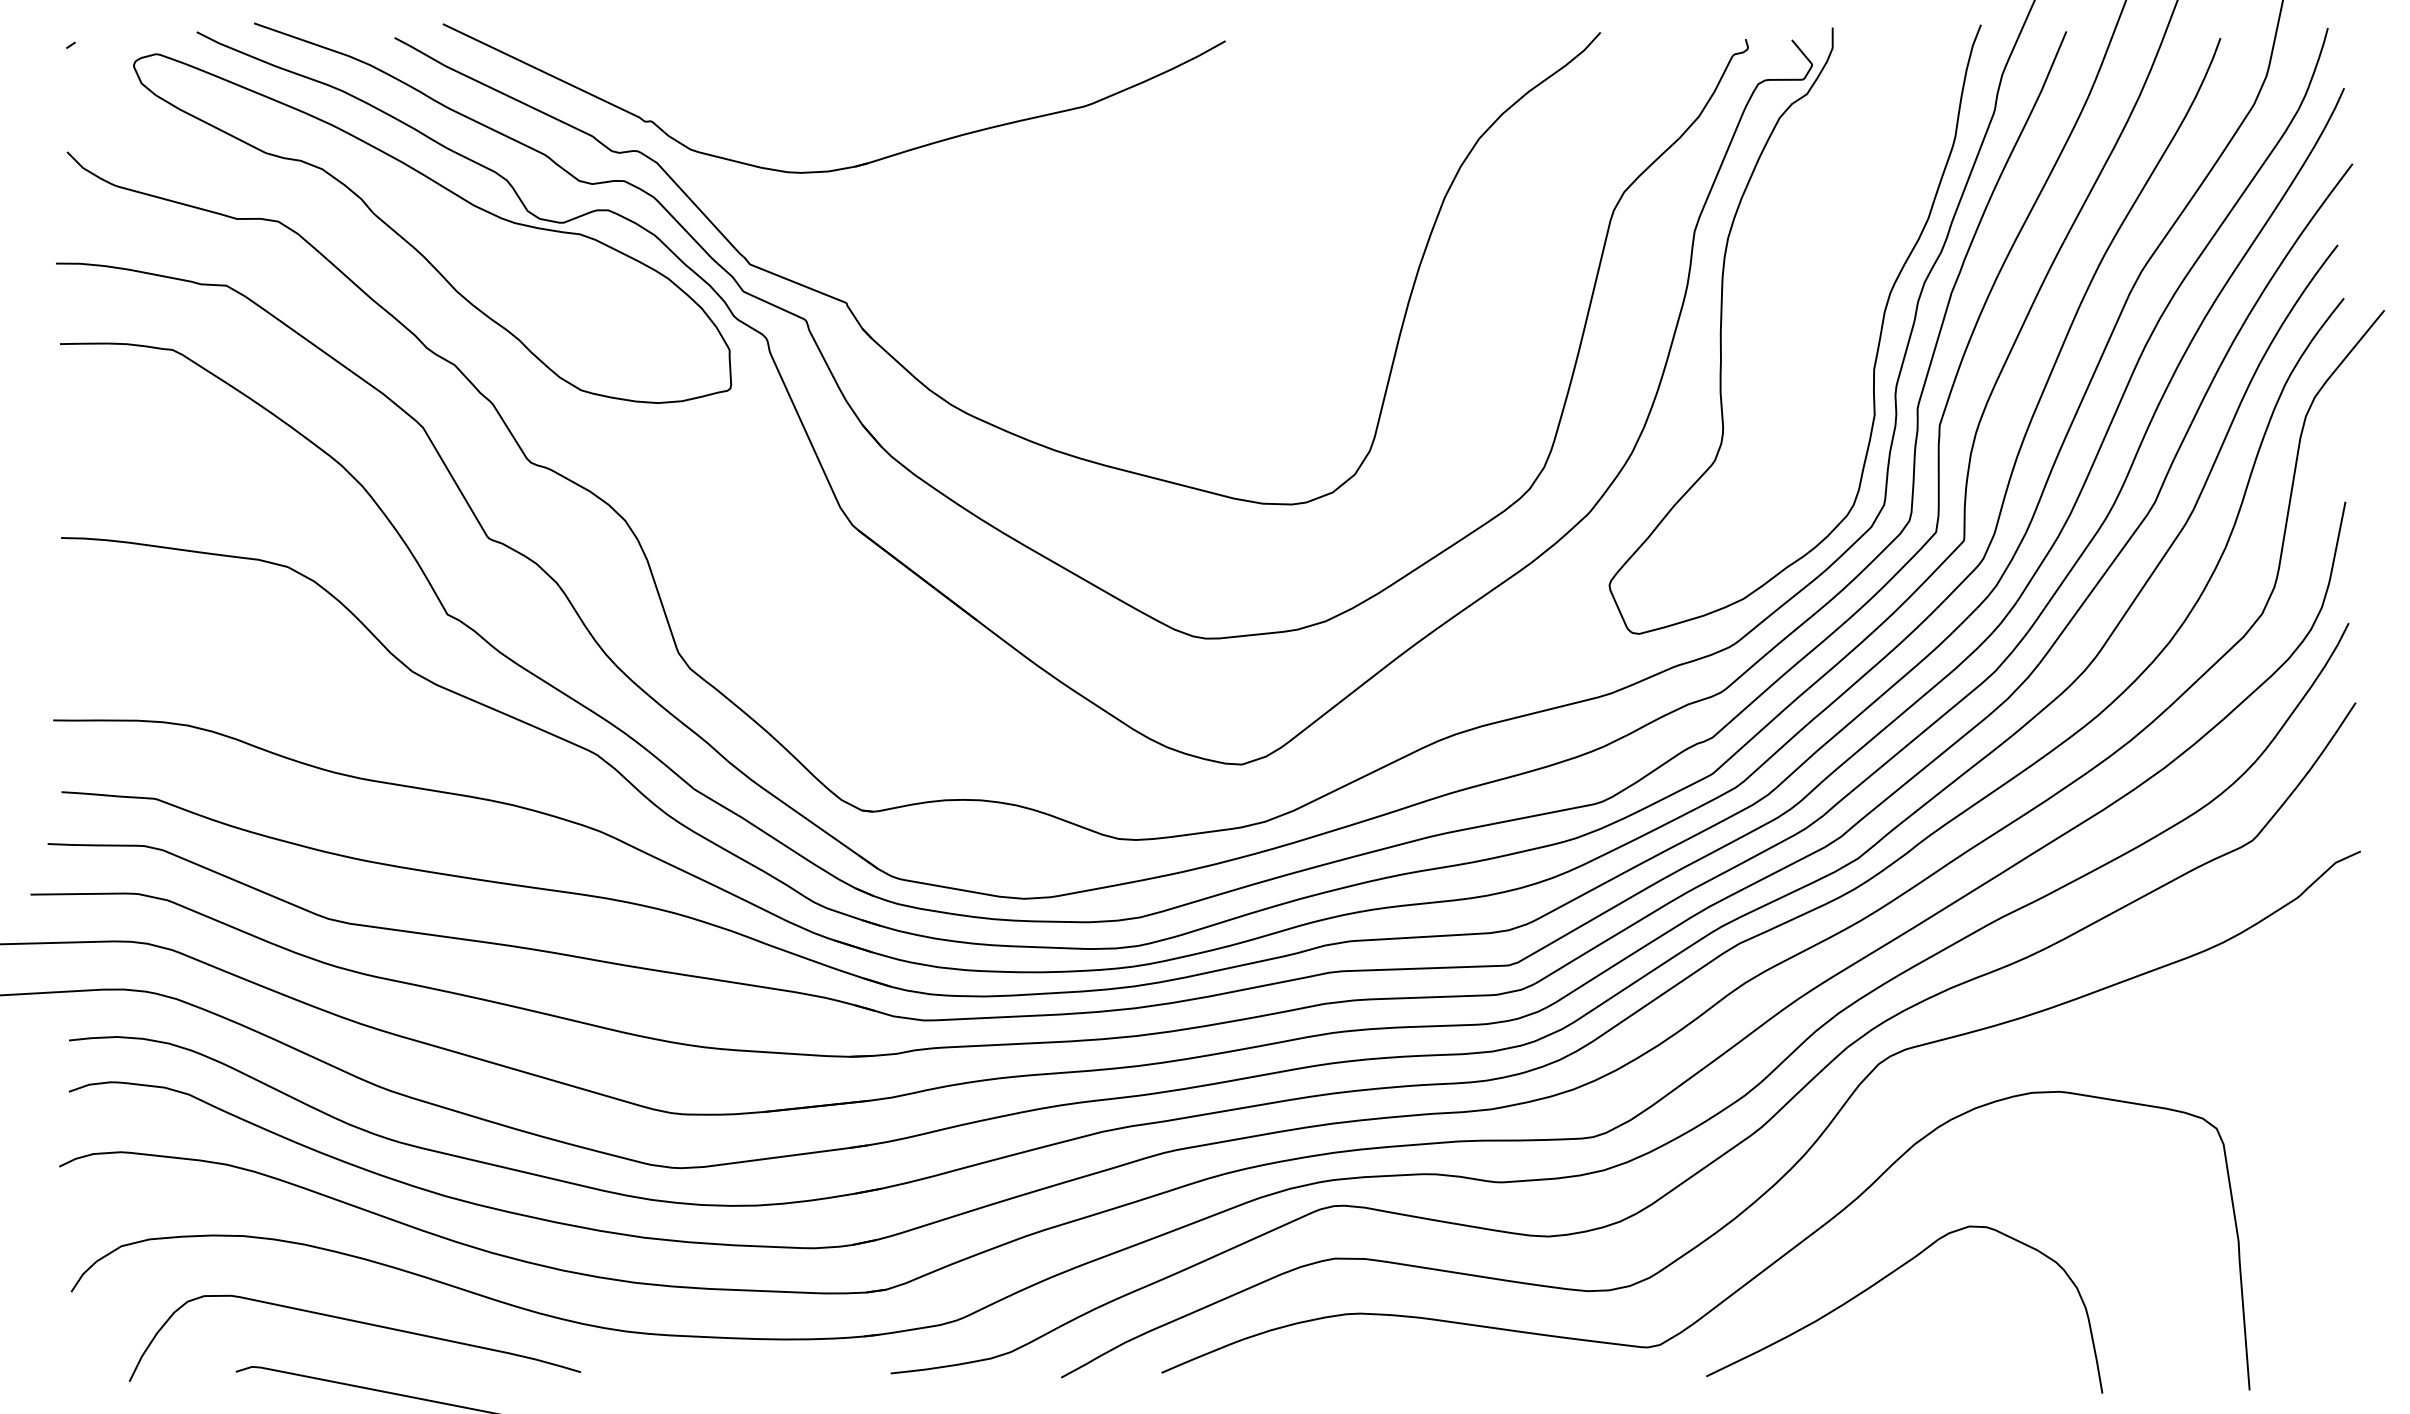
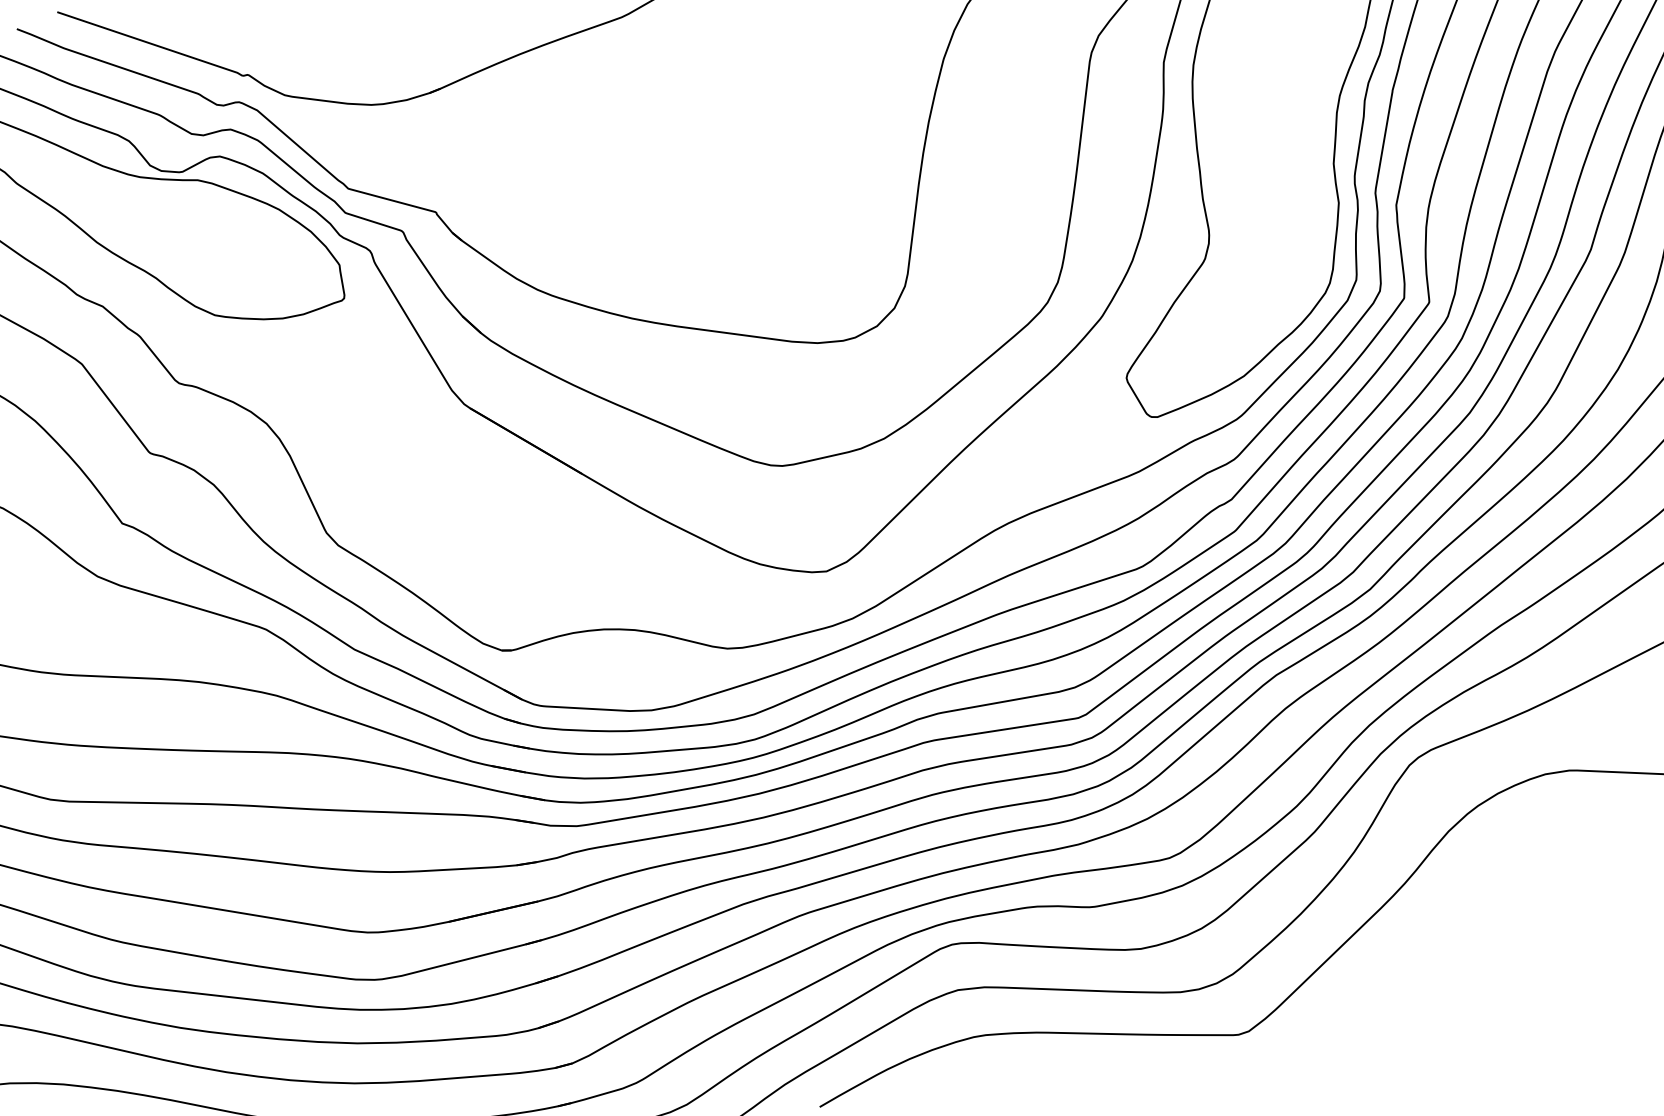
curve: (1885, 1278) -> (1437, 950), removed

